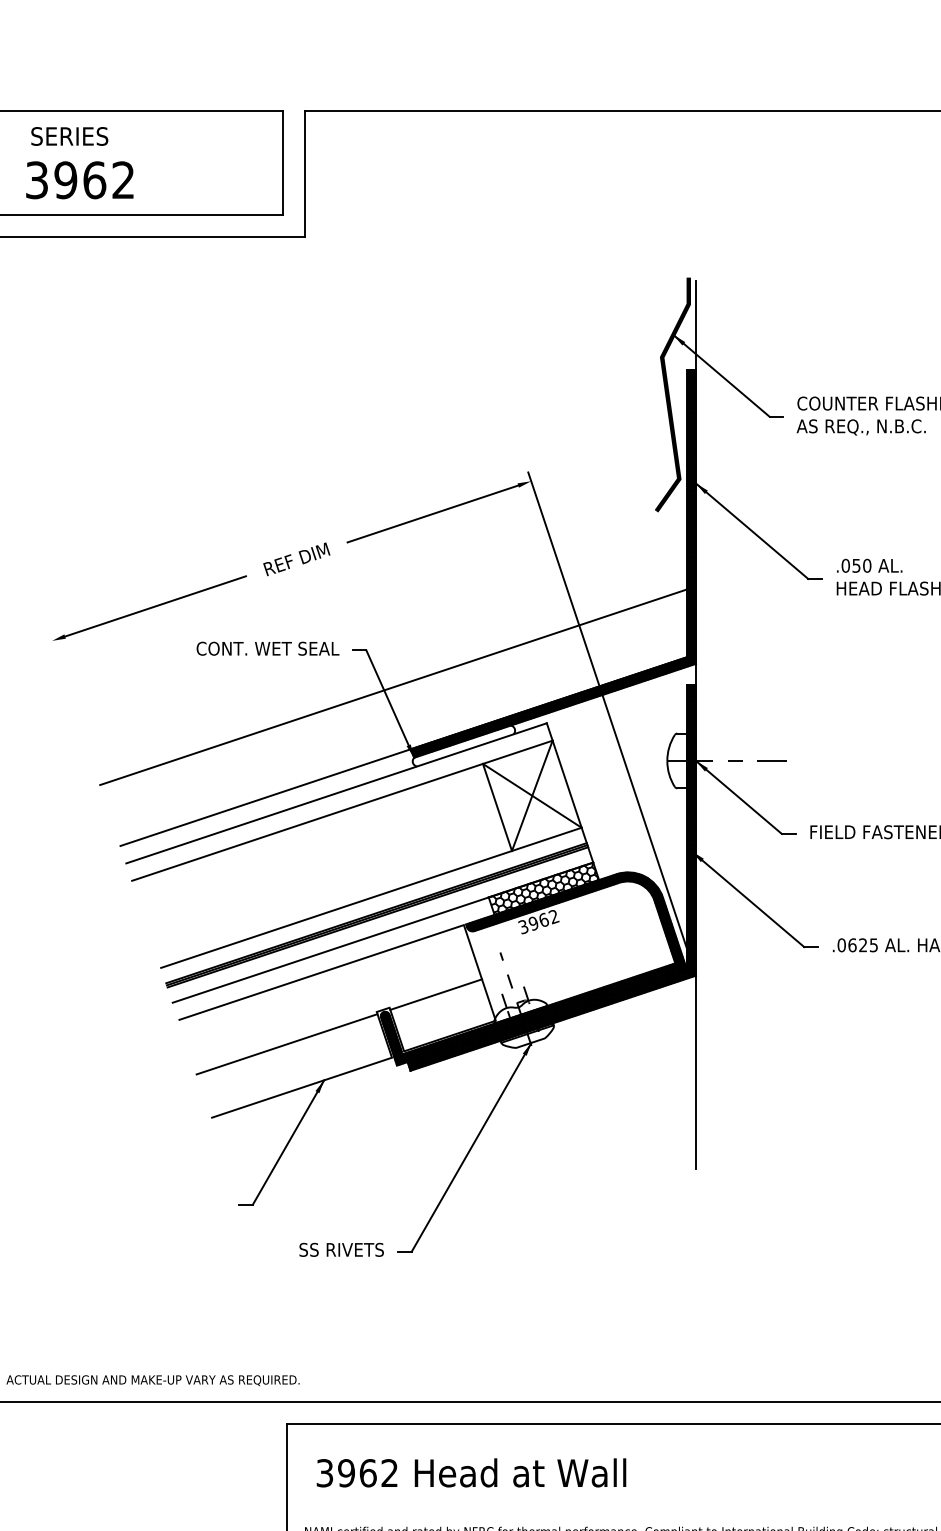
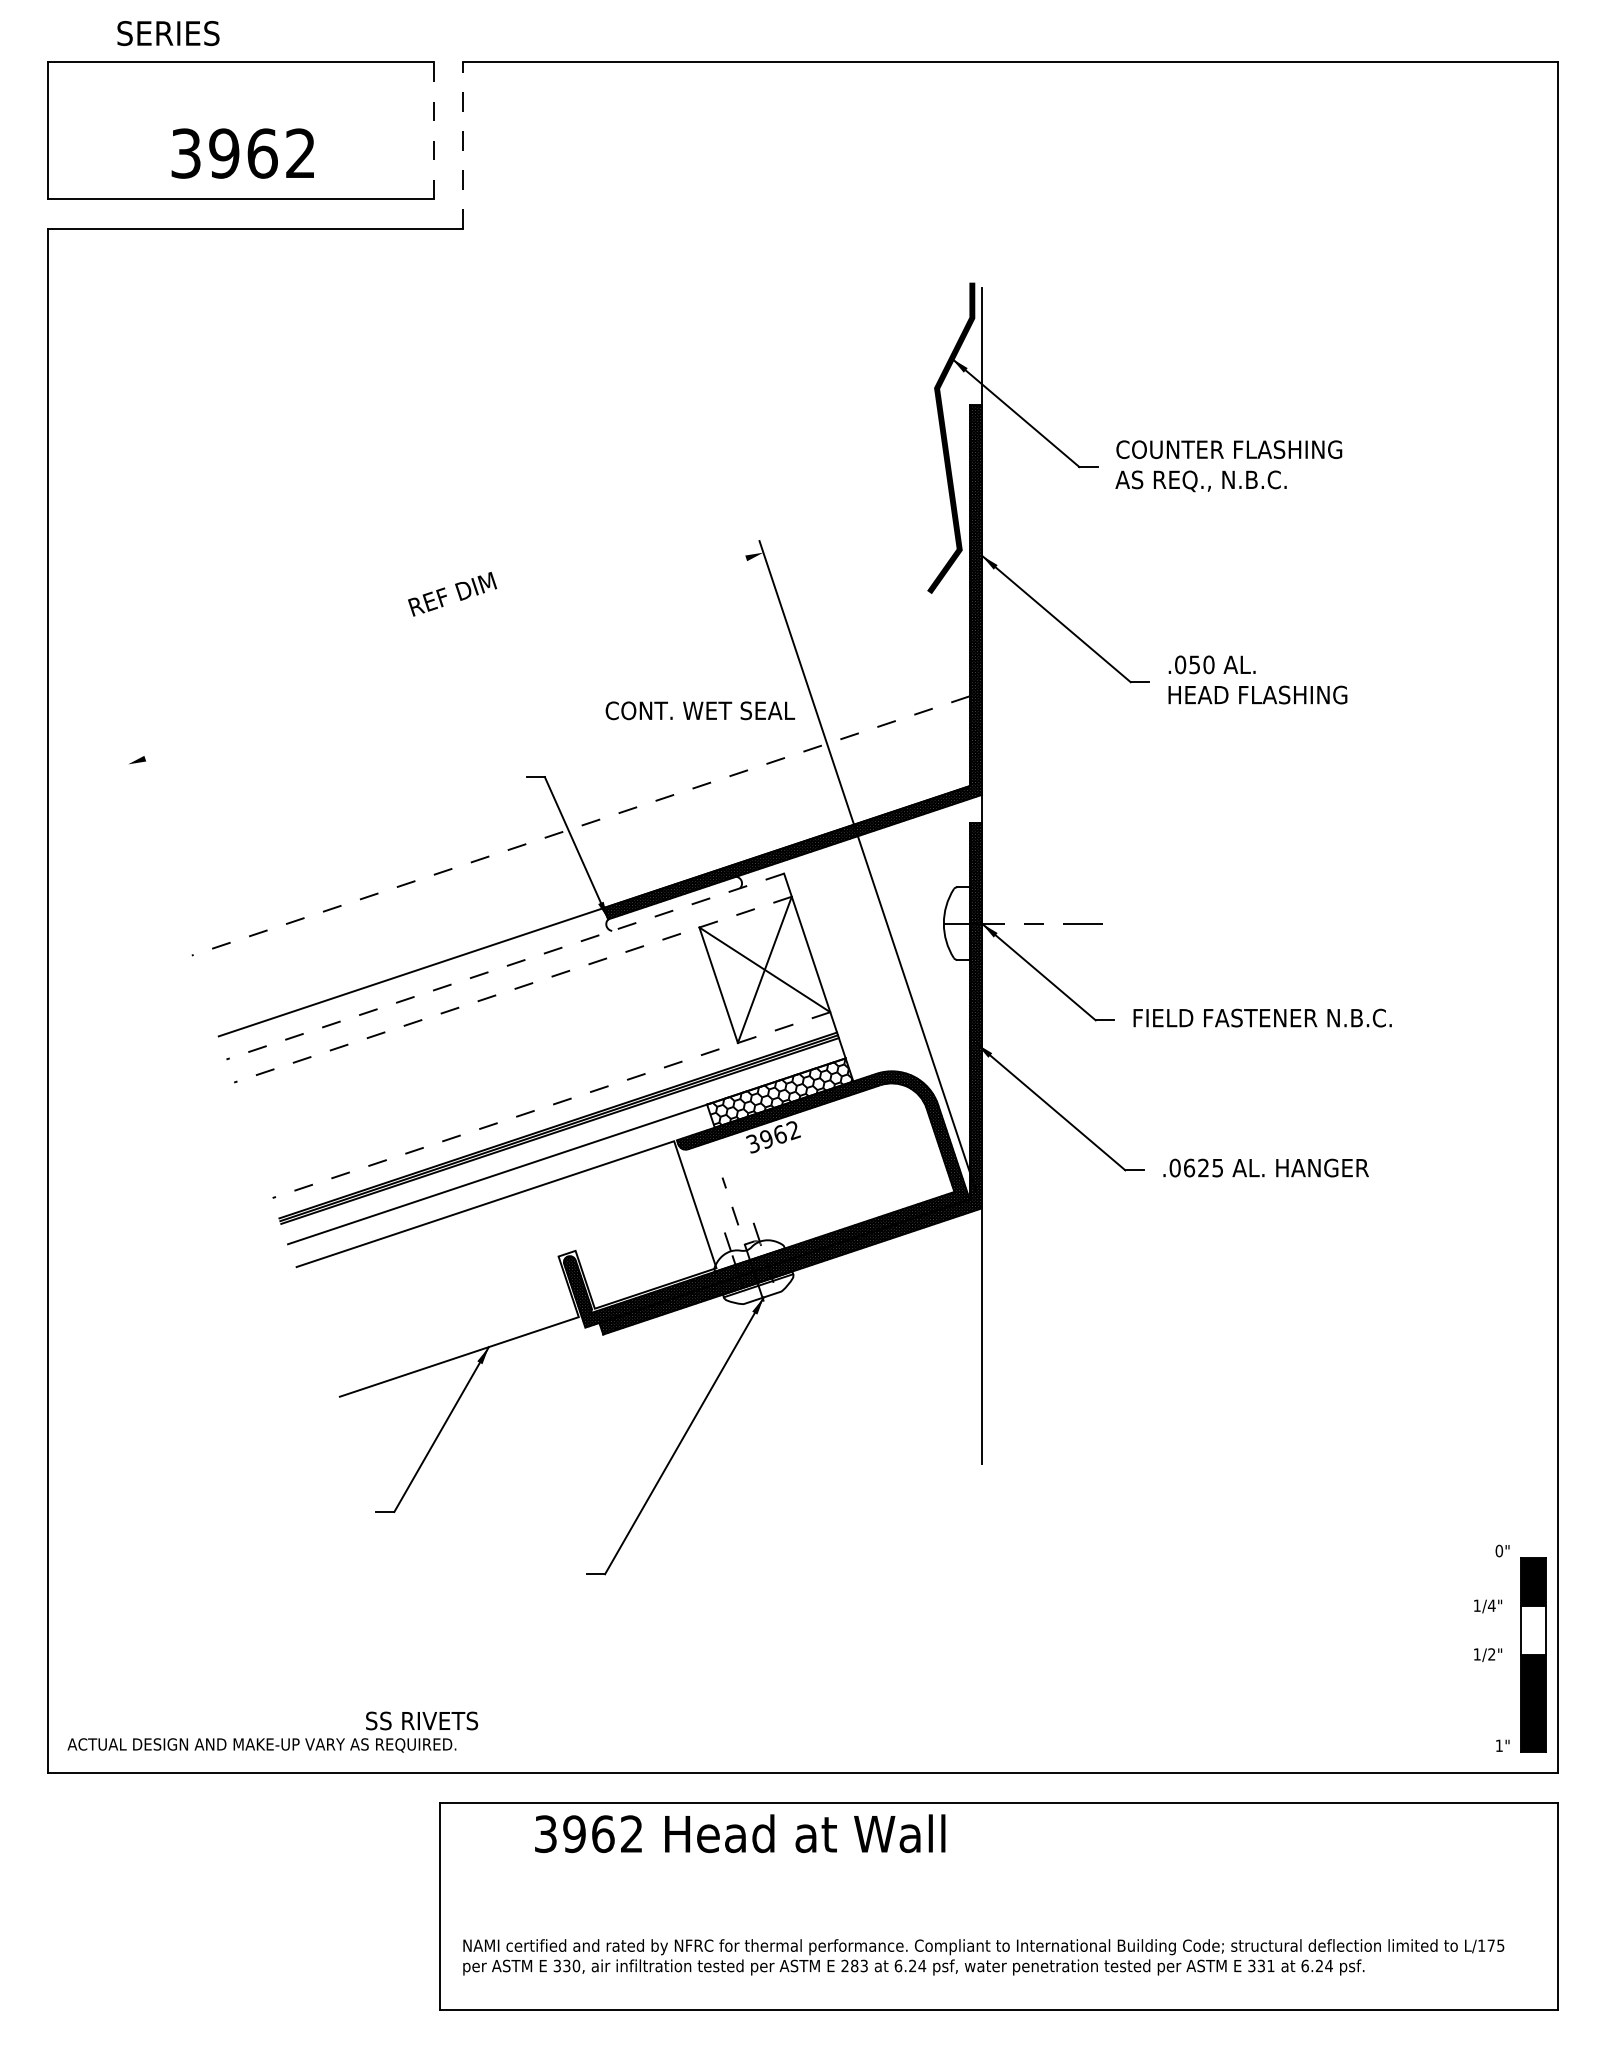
text: (69, 136) -> (168, 33), moved
line: (282, 162) -> (433, 130), solid -> dashed
line: (305, 173) -> (463, 144), solid -> dashed
text: (79, 180) -> (242, 153), moved
line: (432, 513) -> (632, 595), removed
text: (296, 559) -> (452, 594), moved
line: (155, 606) -> (265, 718), removed
text: (268, 648) -> (700, 710), moved
line: (393, 686) -> (580, 825), solid -> dashed
line: (336, 793) -> (505, 966), solid -> dashed
line: (342, 810) -> (512, 989), solid -> dashed
line: (371, 898) -> (551, 1105), solid -> dashed
line: (436, 994) -> (637, 1233), removed
line: (286, 1044) -> (439, 1299), removed
text: (342, 1249) -> (422, 1720), moved
text: (471, 1472) -> (740, 1833), moved

